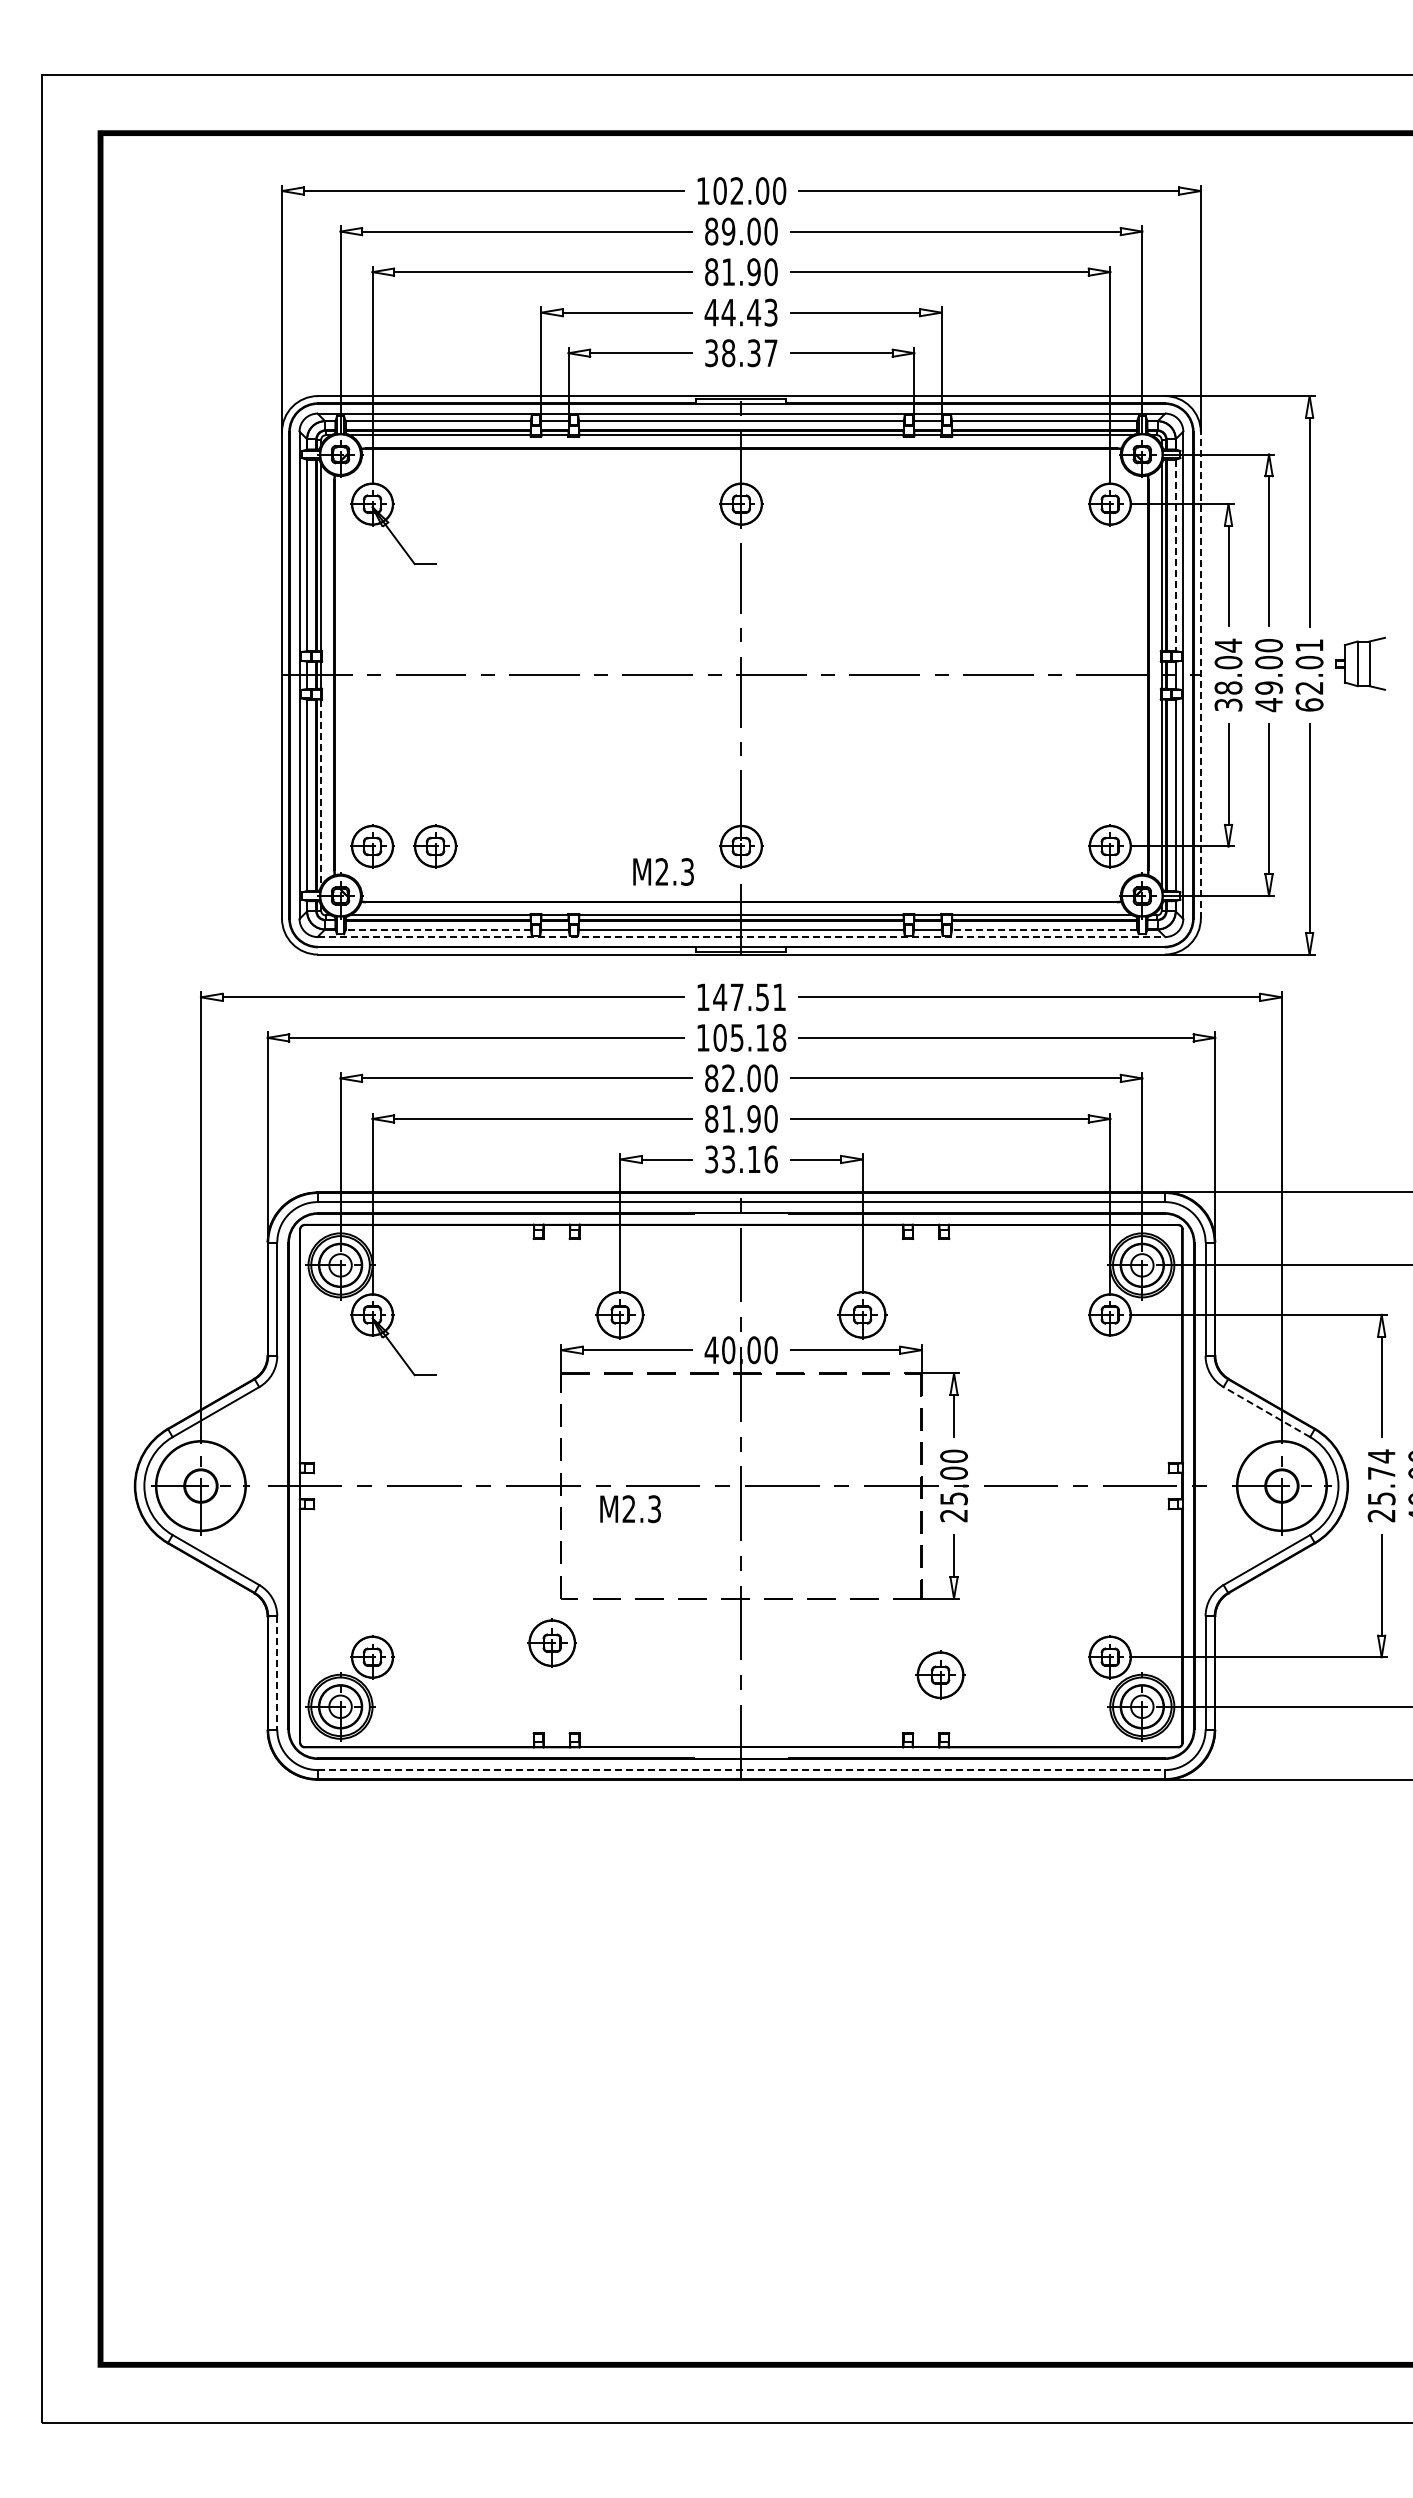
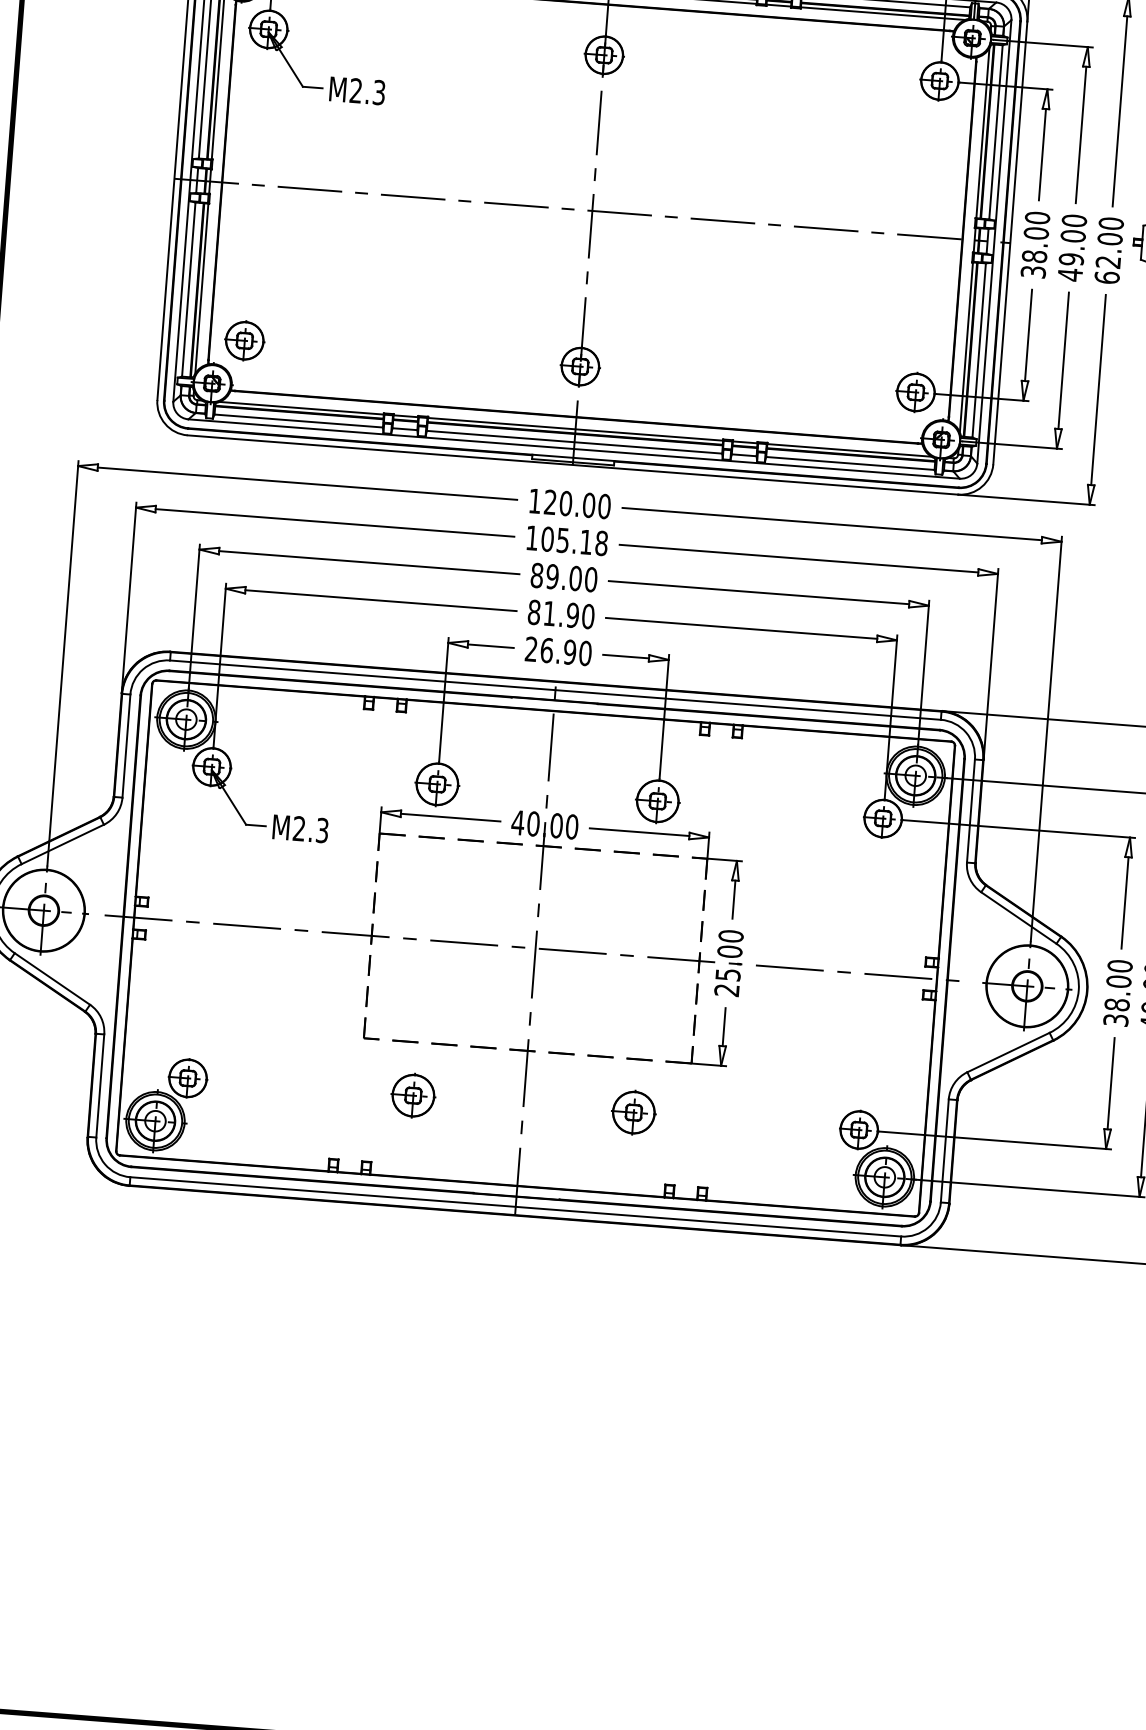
line: (1175, 555) -> (995, 132), dashed -> solid
text: (1228, 645) -> (1037, 217), 38.04 -> 38.00
text: (1309, 645) -> (1111, 223), 62.01 -> 62.00
line: (1200, 674) -> (1010, 242), dashed -> solid
line: (321, 793) -> (202, 289), dashed -> solid
part: (435, 846) -> (302, 345), removed
text: (663, 871) -> (357, 90), moved
line: (438, 929) -> (299, 420), dashed -> solid
line: (1044, 929) -> (850, 463), dashed -> solid
line: (741, 937) -> (574, 449), dashed -> solid
text: (749, 997) -> (577, 504), 147.51 -> 120.00
text: (728, 1078) -> (552, 576), 82.00 -> 89.00
text: (741, 1159) -> (558, 651), 33.16 -> 26.90
line: (1266, 1412) -> (1018, 918), dashed -> solid
text: (1381, 1485) -> (1117, 992), 25.74 -> 38.00
text: (630, 1509) -> (300, 829), moved
part: (551, 1642) -> (412, 1094), moved
line: (277, 1672) -> (100, 1085), dashed -> solid
part: (940, 1674) -> (633, 1112), moved
line: (741, 1770) -> (515, 1207), dashed -> solid

